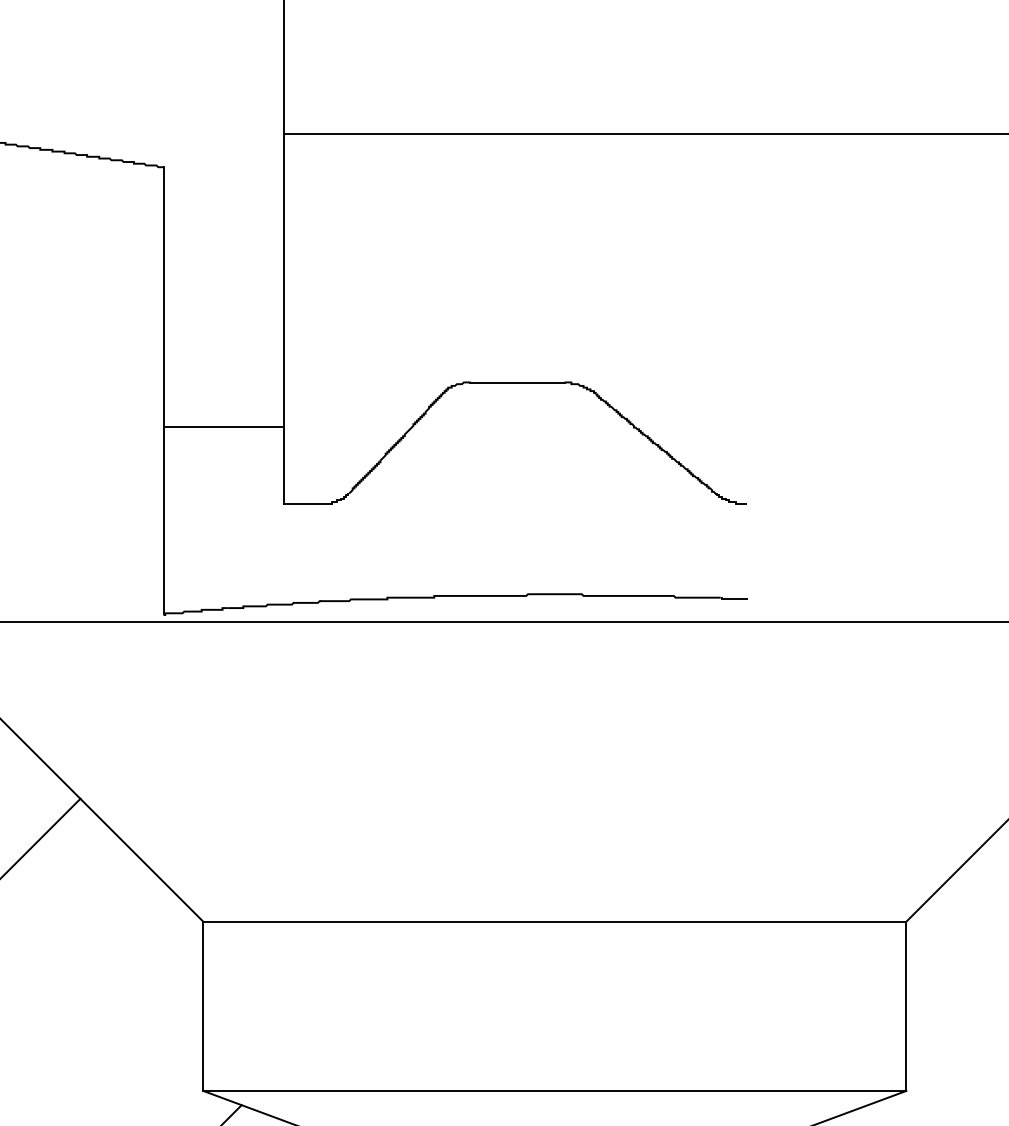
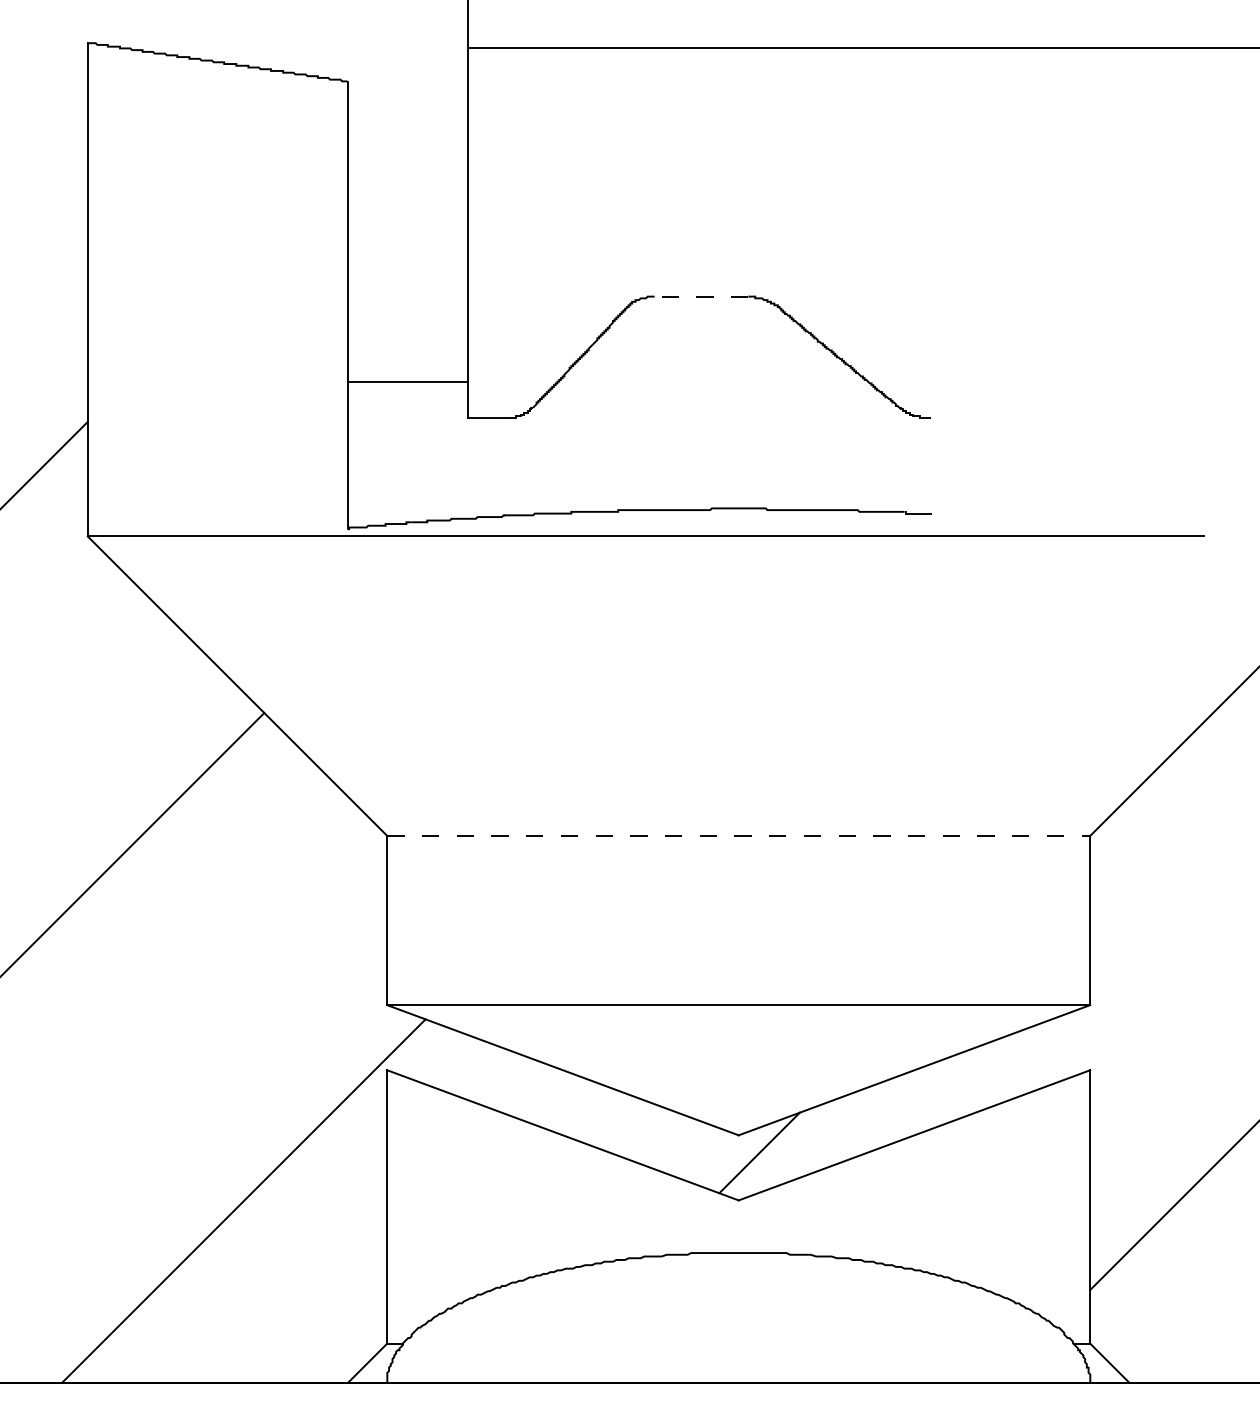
line: (516, 382) -> (700, 296), solid -> dashed
line: (223, 427) -> (407, 382), moved
line: (555, 921) -> (739, 835), solid -> dashed

